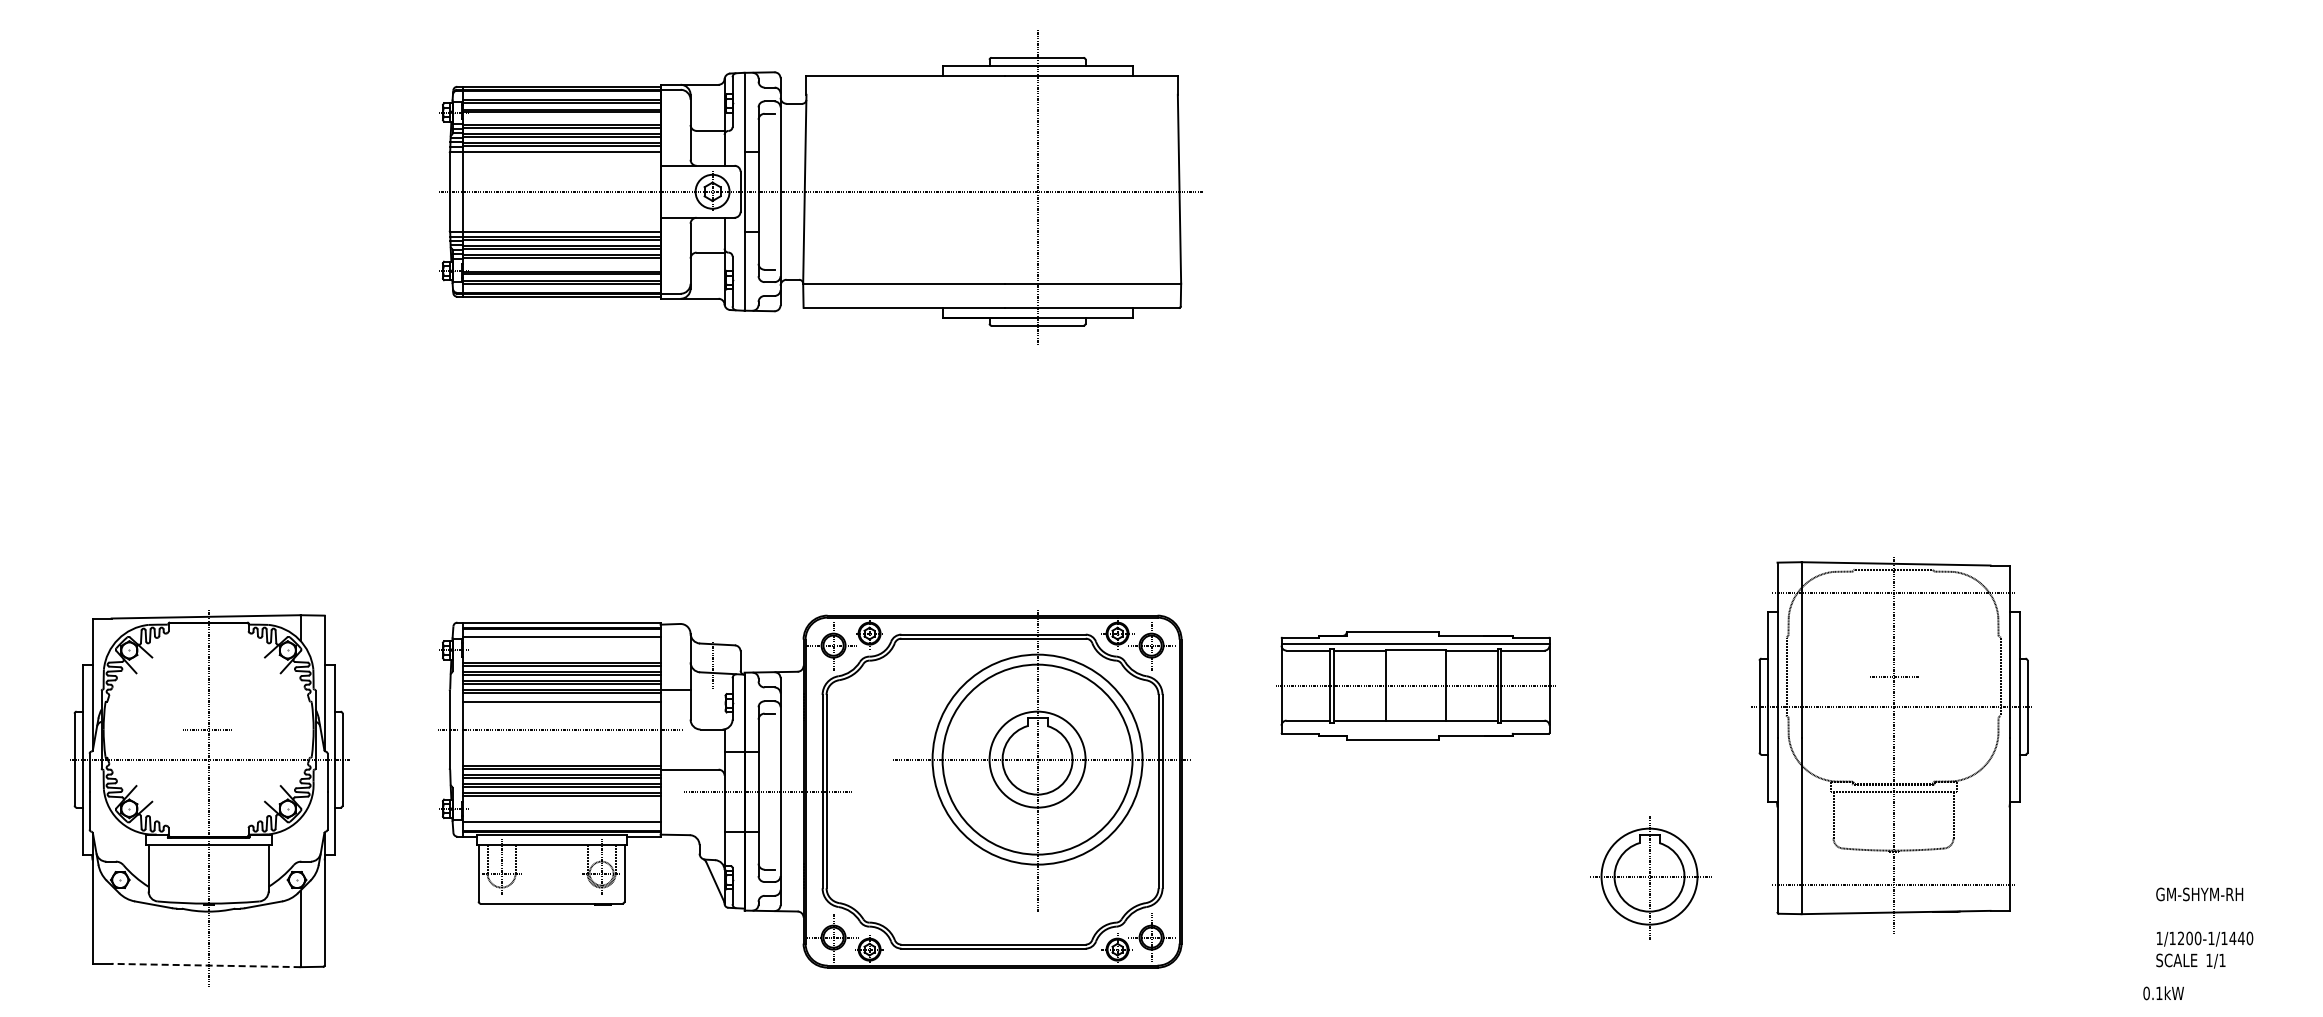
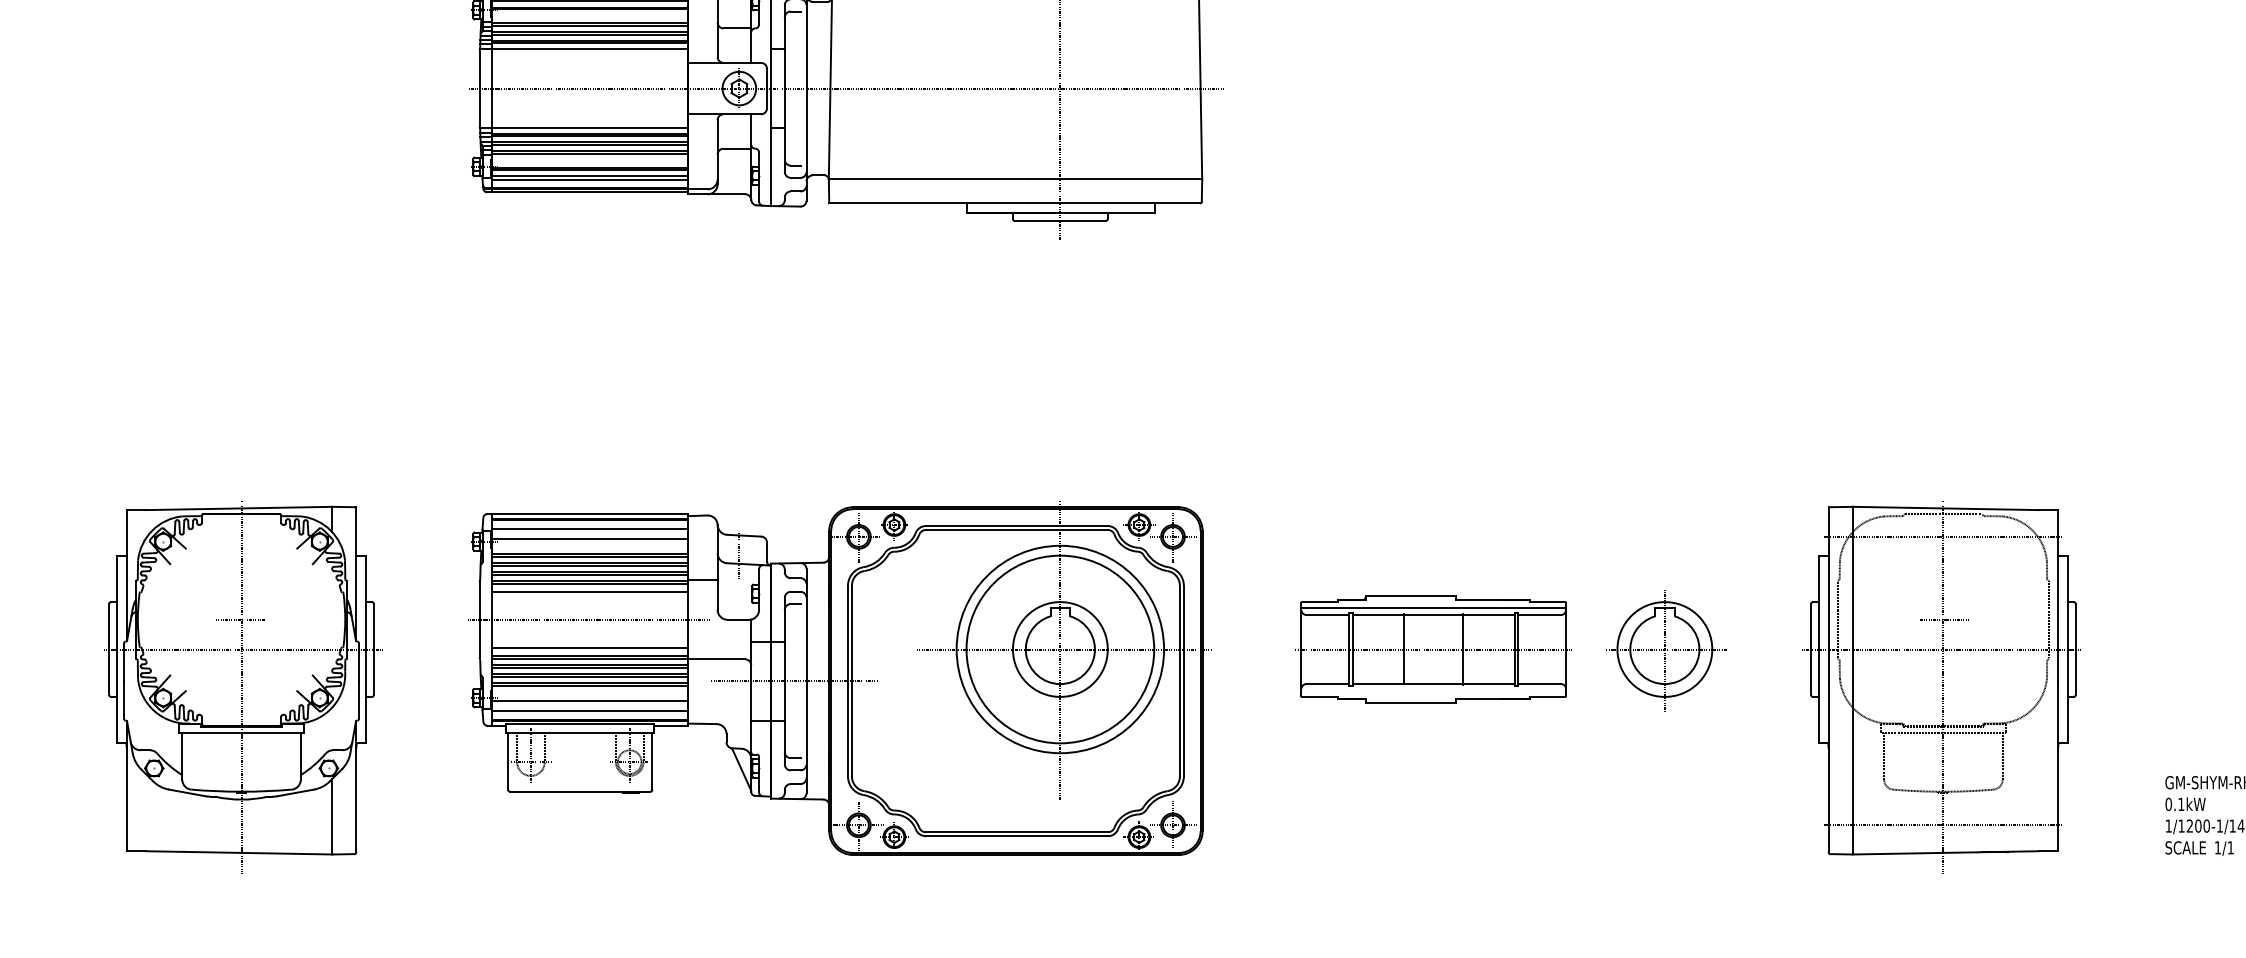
line: (561, 647) -> (590, 538), added
part: (1415, 685) -> (1433, 649), moved
part: (1891, 745) -> (1941, 687), moved
line: (561, 757) -> (590, 647), added
line: (561, 811) -> (590, 700), added
part: (1650, 877) -> (1665, 650), moved
line: (206, 965) -> (239, 852), dashed -> solid
text: (2163, 993) -> (2185, 804), moved

